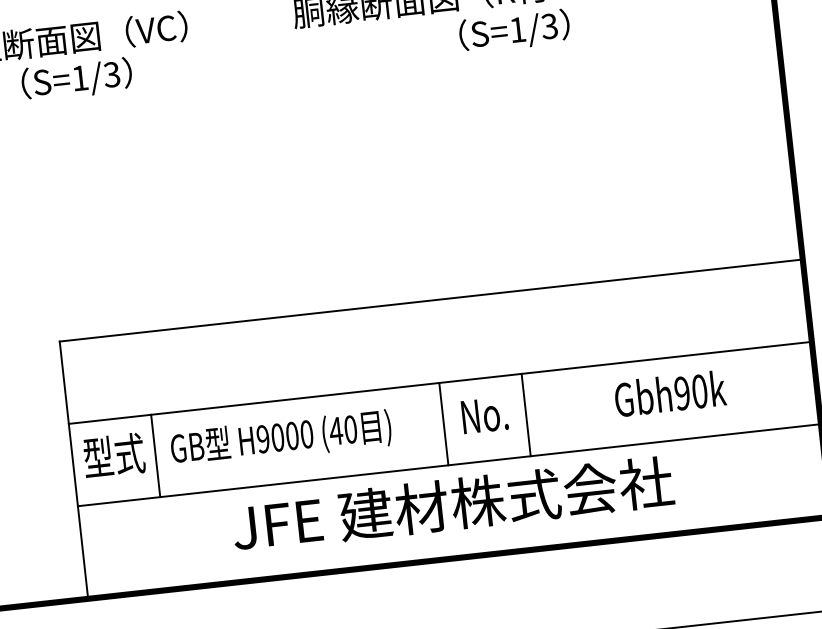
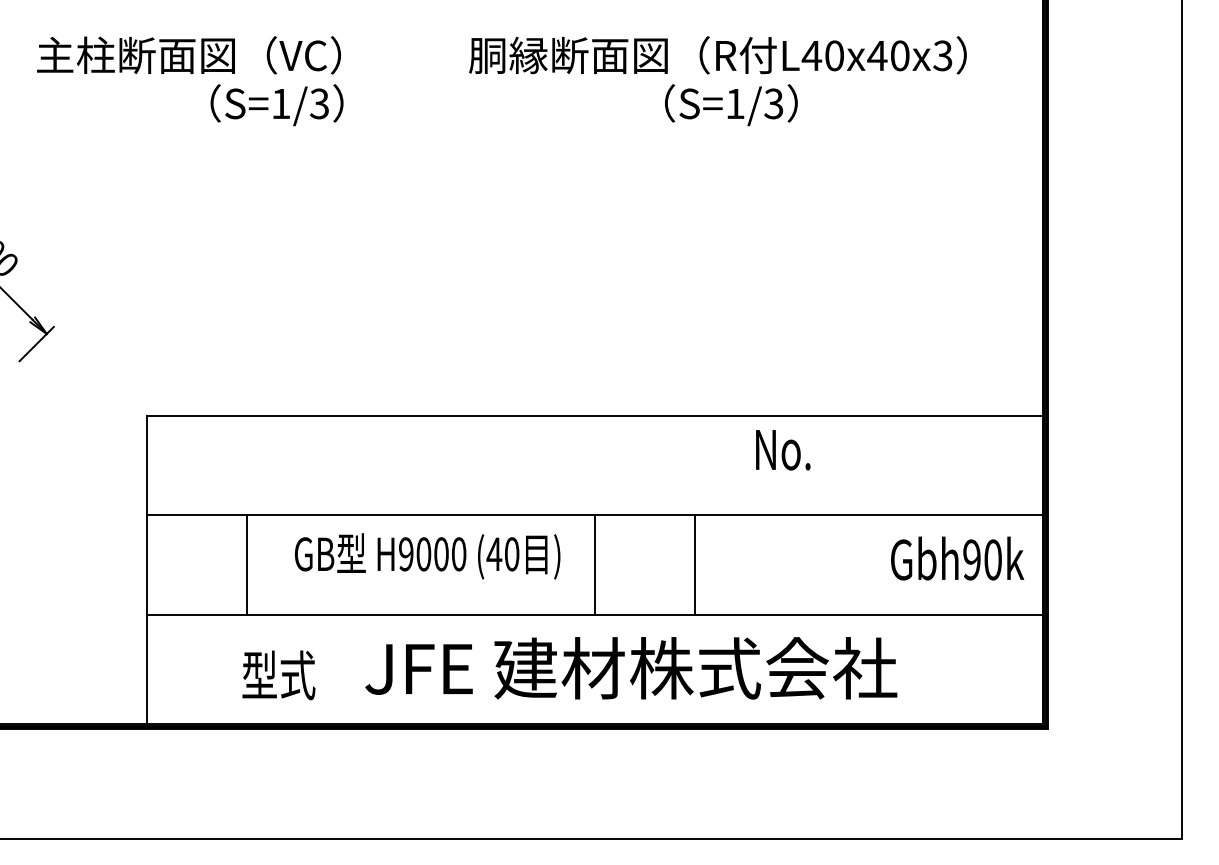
text: (76, 80) -> (276, 105), moved
text: (670, 393) -> (957, 558), moved
text: (485, 415) -> (783, 450), moved
text: (281, 439) -> (427, 556), moved
text: (113, 455) -> (278, 675), moved
text: (453, 504) -> (631, 668), moved

